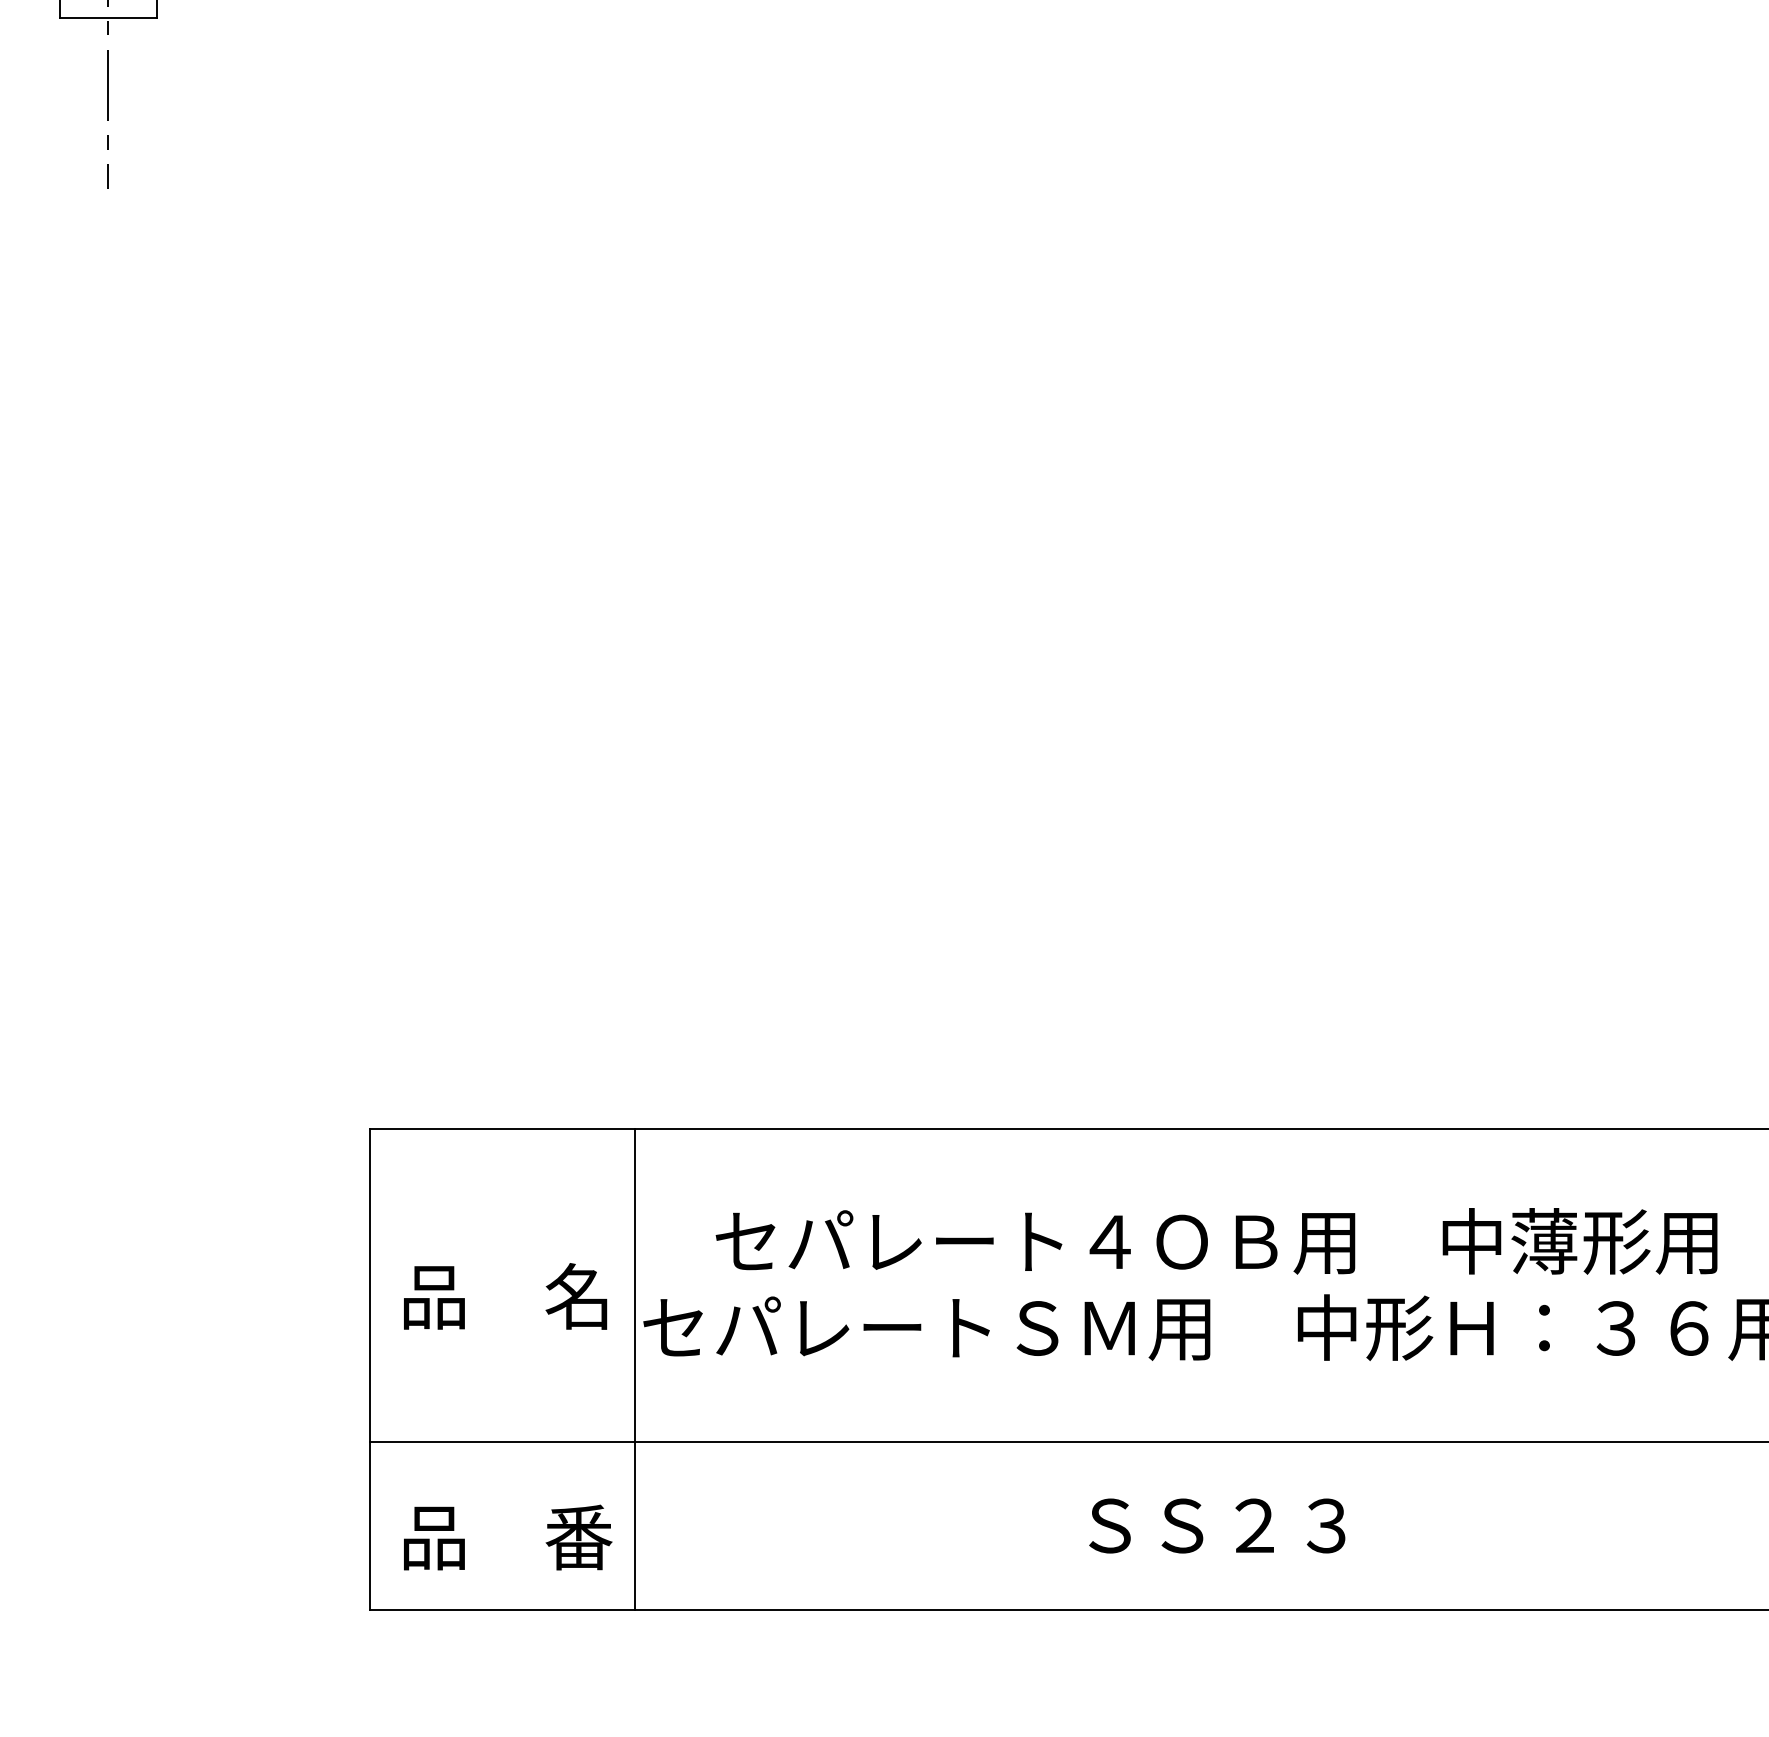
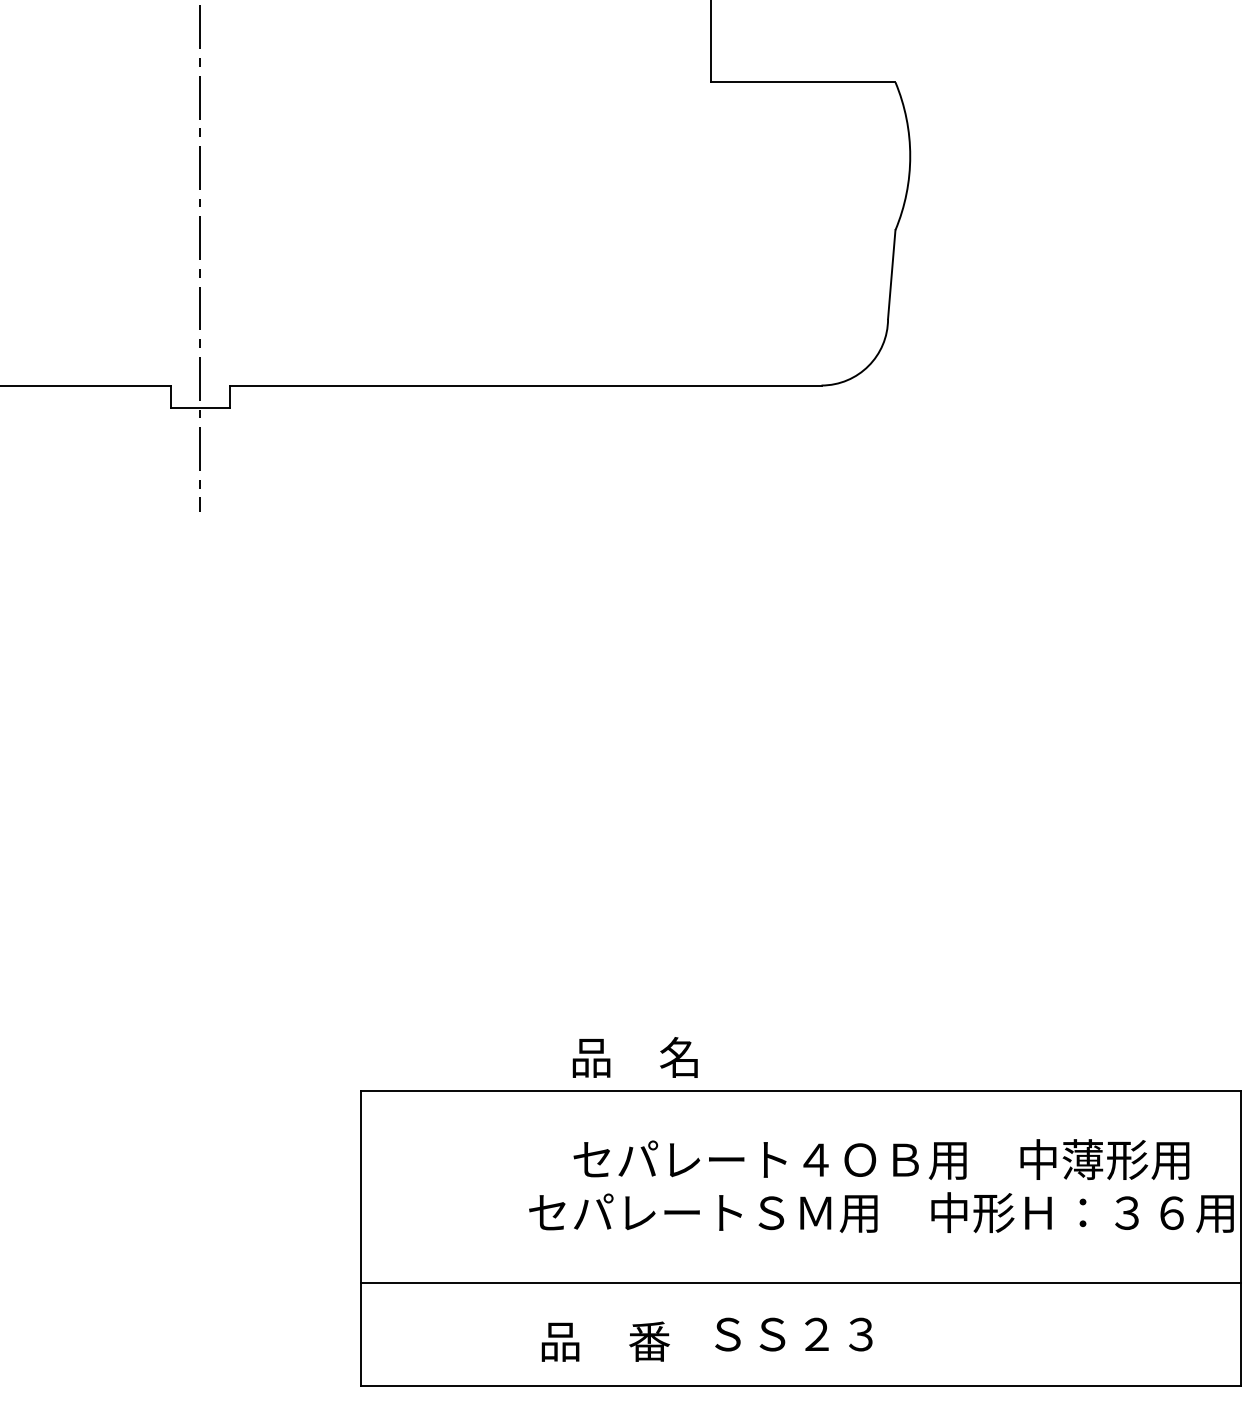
text: (504, 1296) -> (634, 1057), moved
line: (634, 1369) -> (523, 1238), removed
text: (1216, 1525) -> (793, 1334), moved
text: (507, 1537) -> (605, 1341), moved

